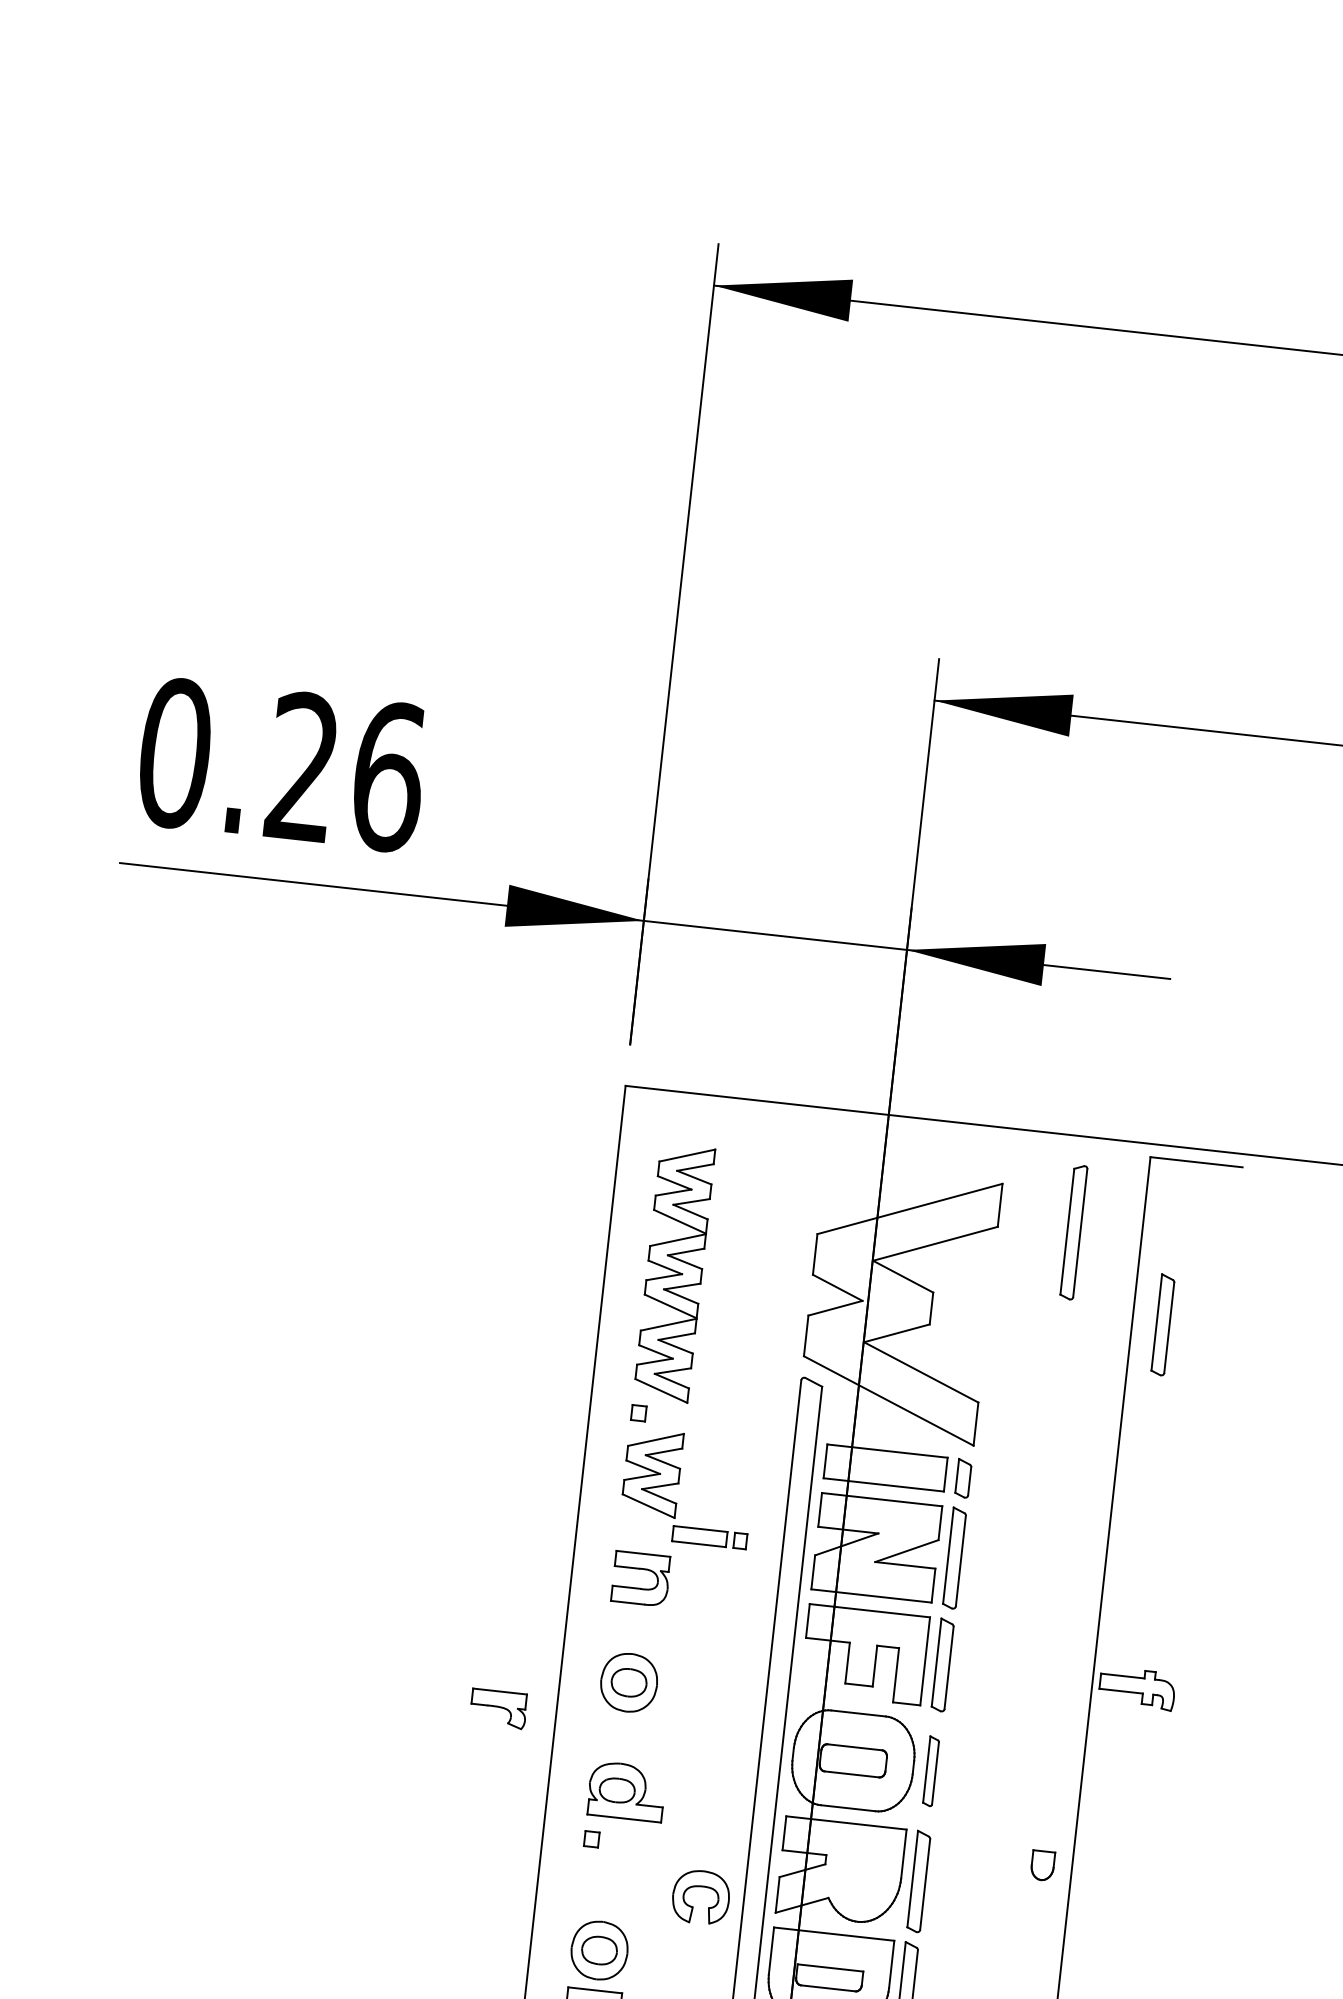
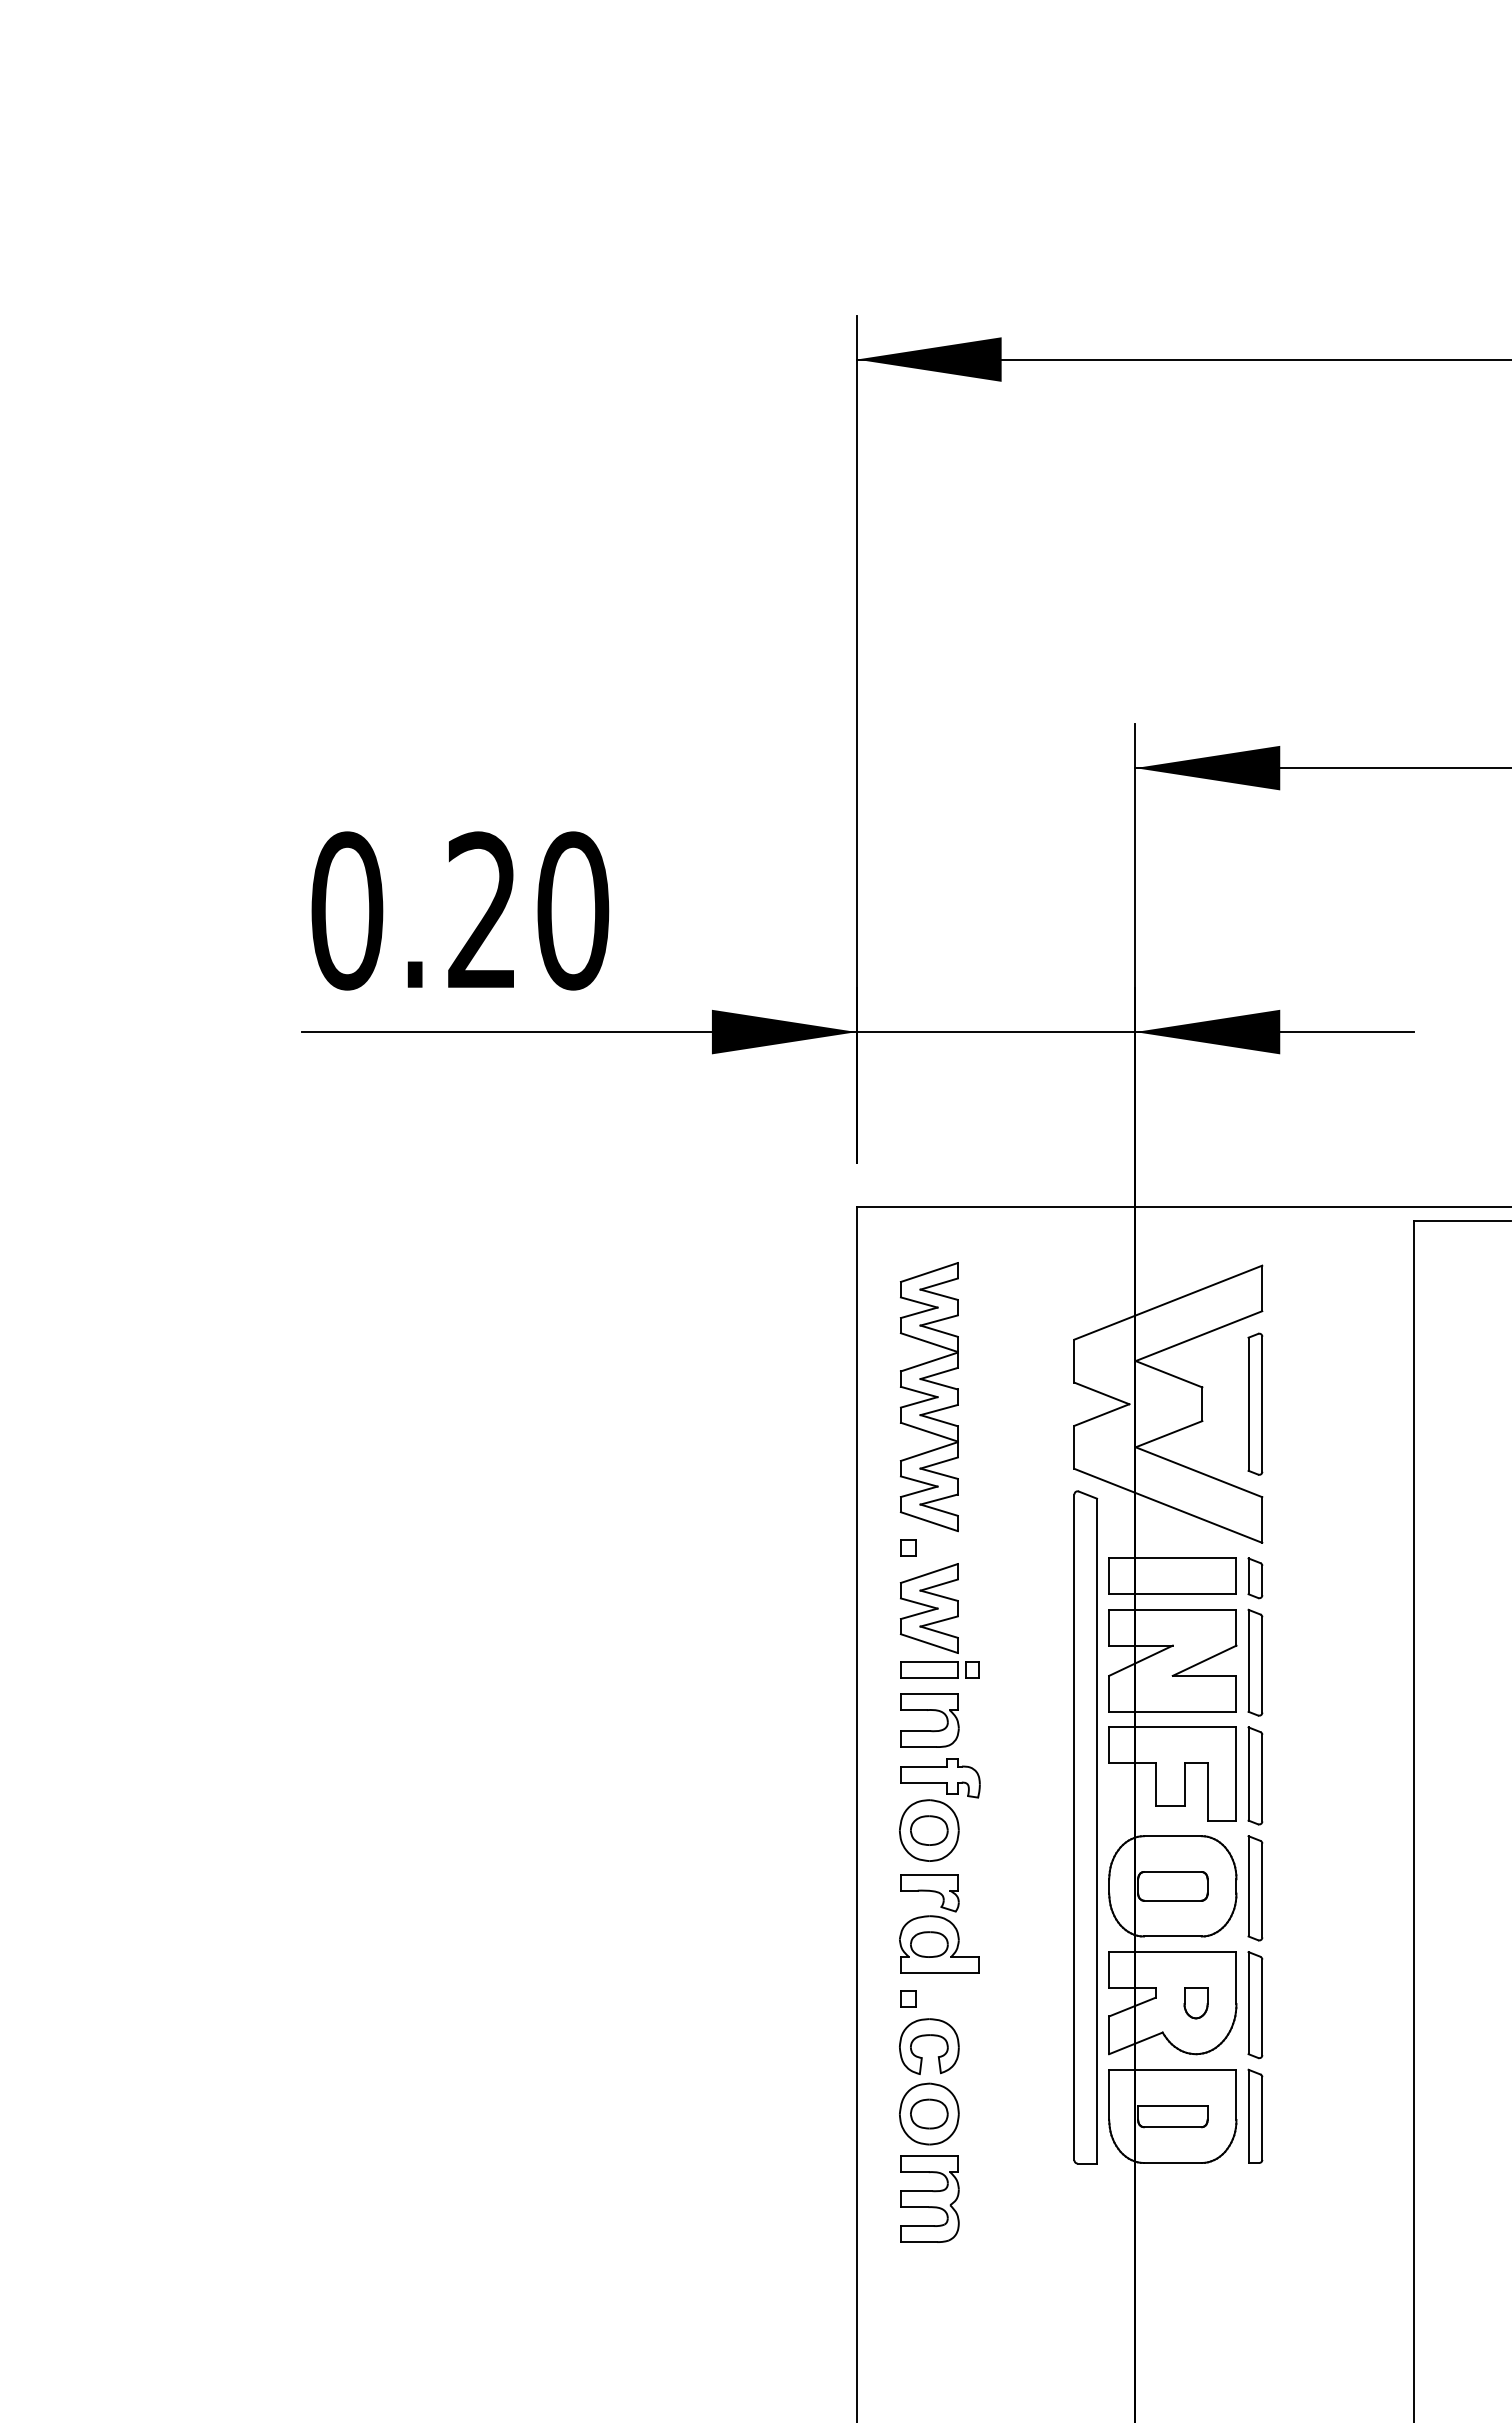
text: (388, 776) -> (573, 910), 0.26 -> 0.20
part: (1073, 1231) -> (1255, 1403), moved
part: (1163, 1324) -> (1446, 1394), removed
part: (709, 1537) -> (939, 1669), moved
part: (1137, 1689) -> (940, 1778), moved
part: (498, 1709) -> (929, 1893), moved
part: (931, 1771) -> (1255, 1888), size x1.43
part: (1042, 1865) -> (1195, 2003), moved
part: (701, 1887) -> (928, 2036), moved

